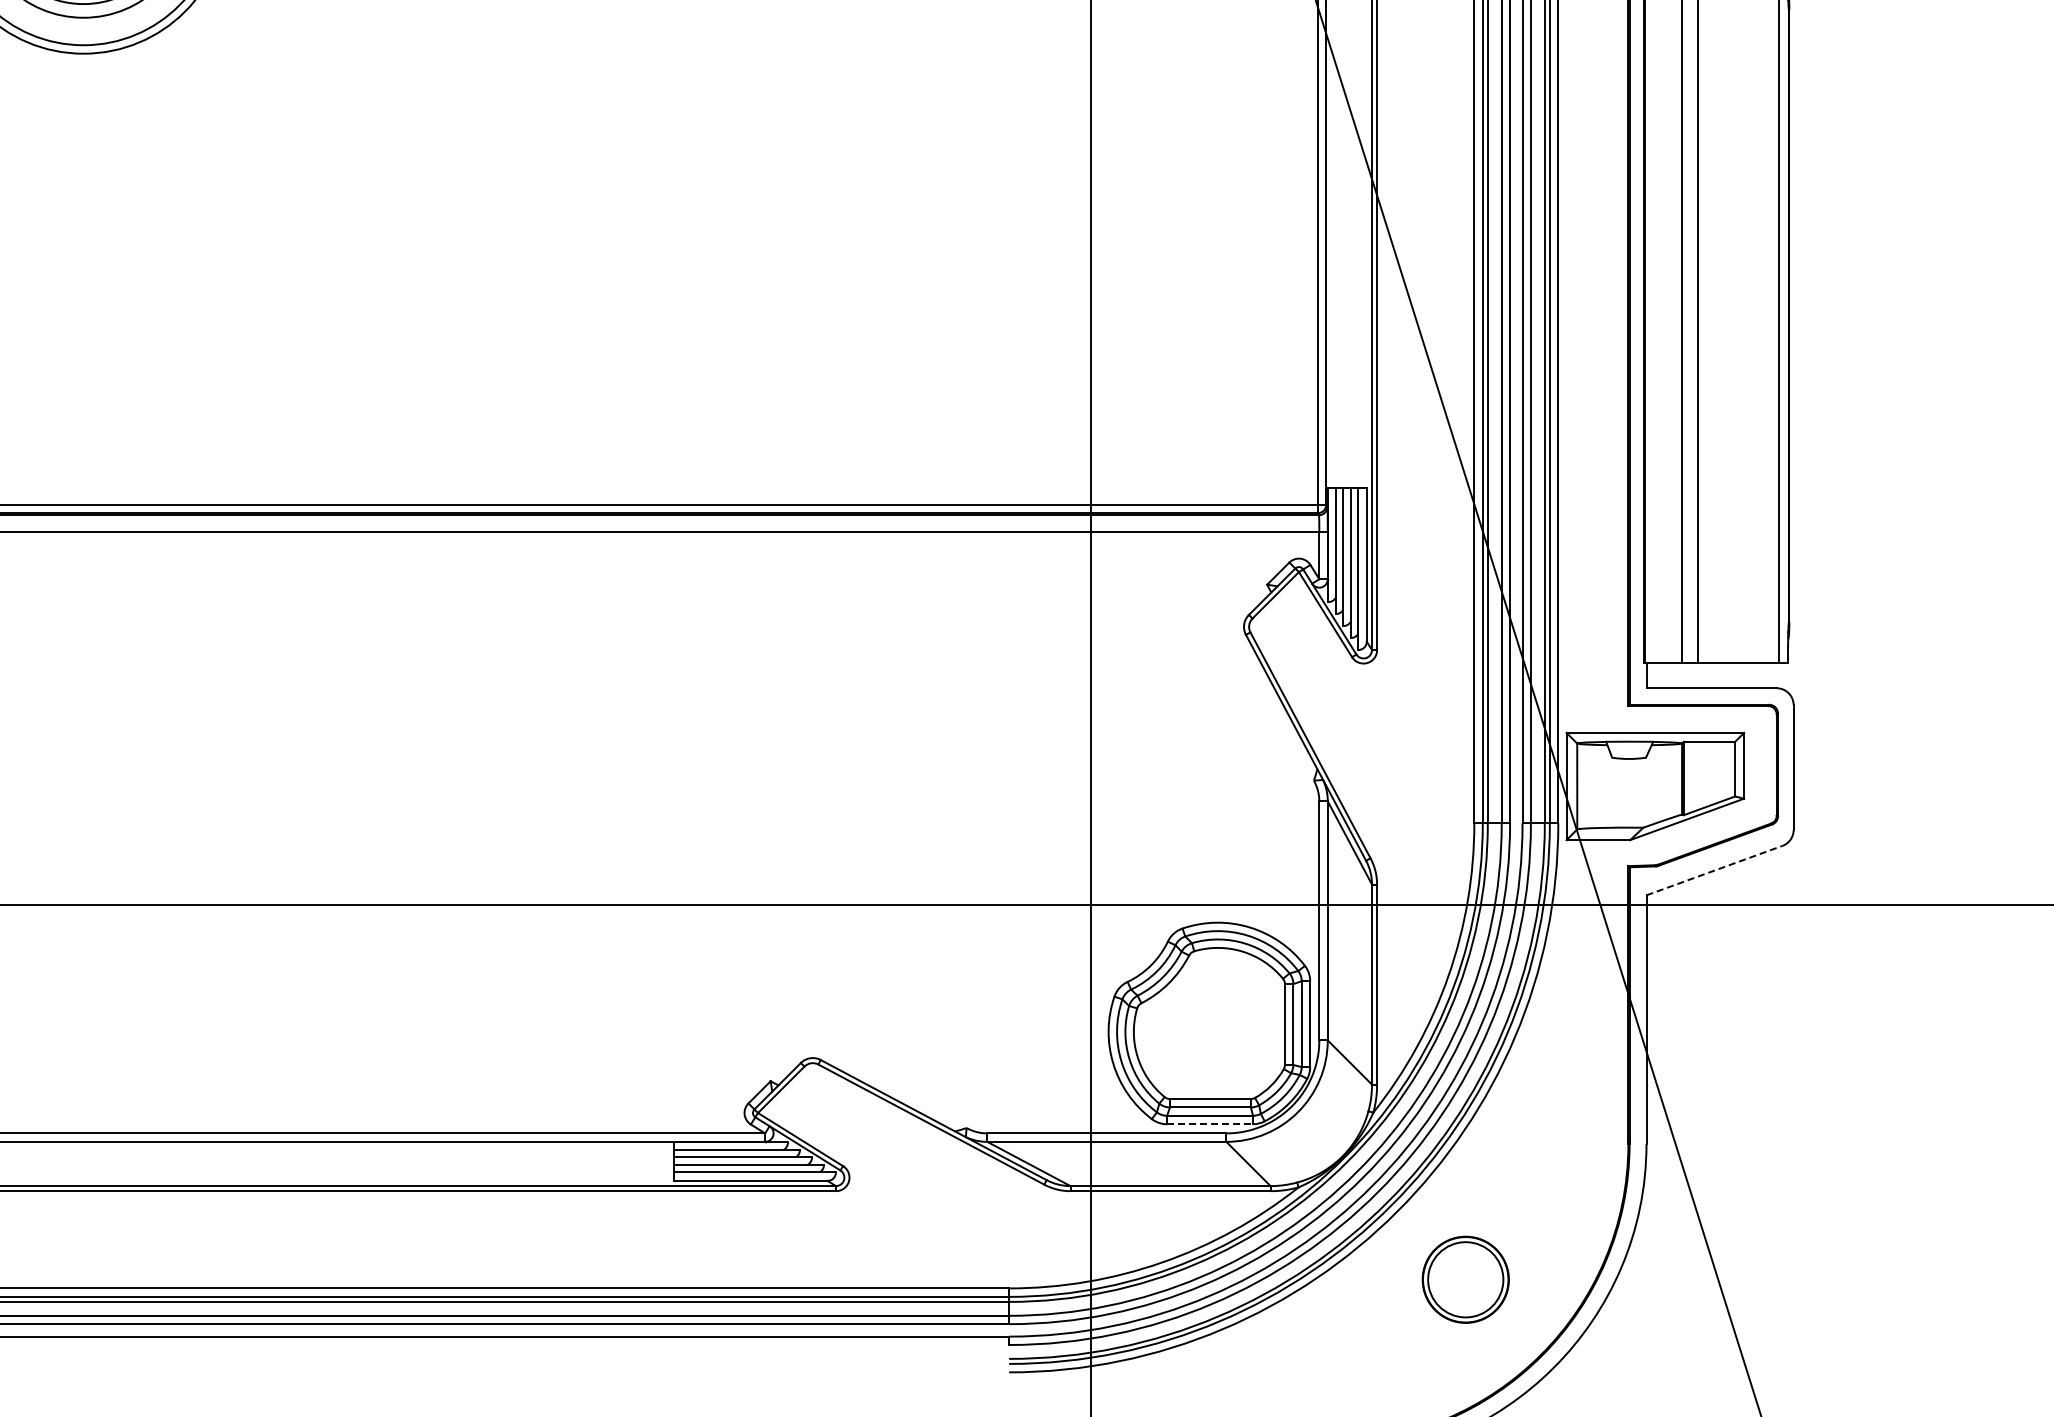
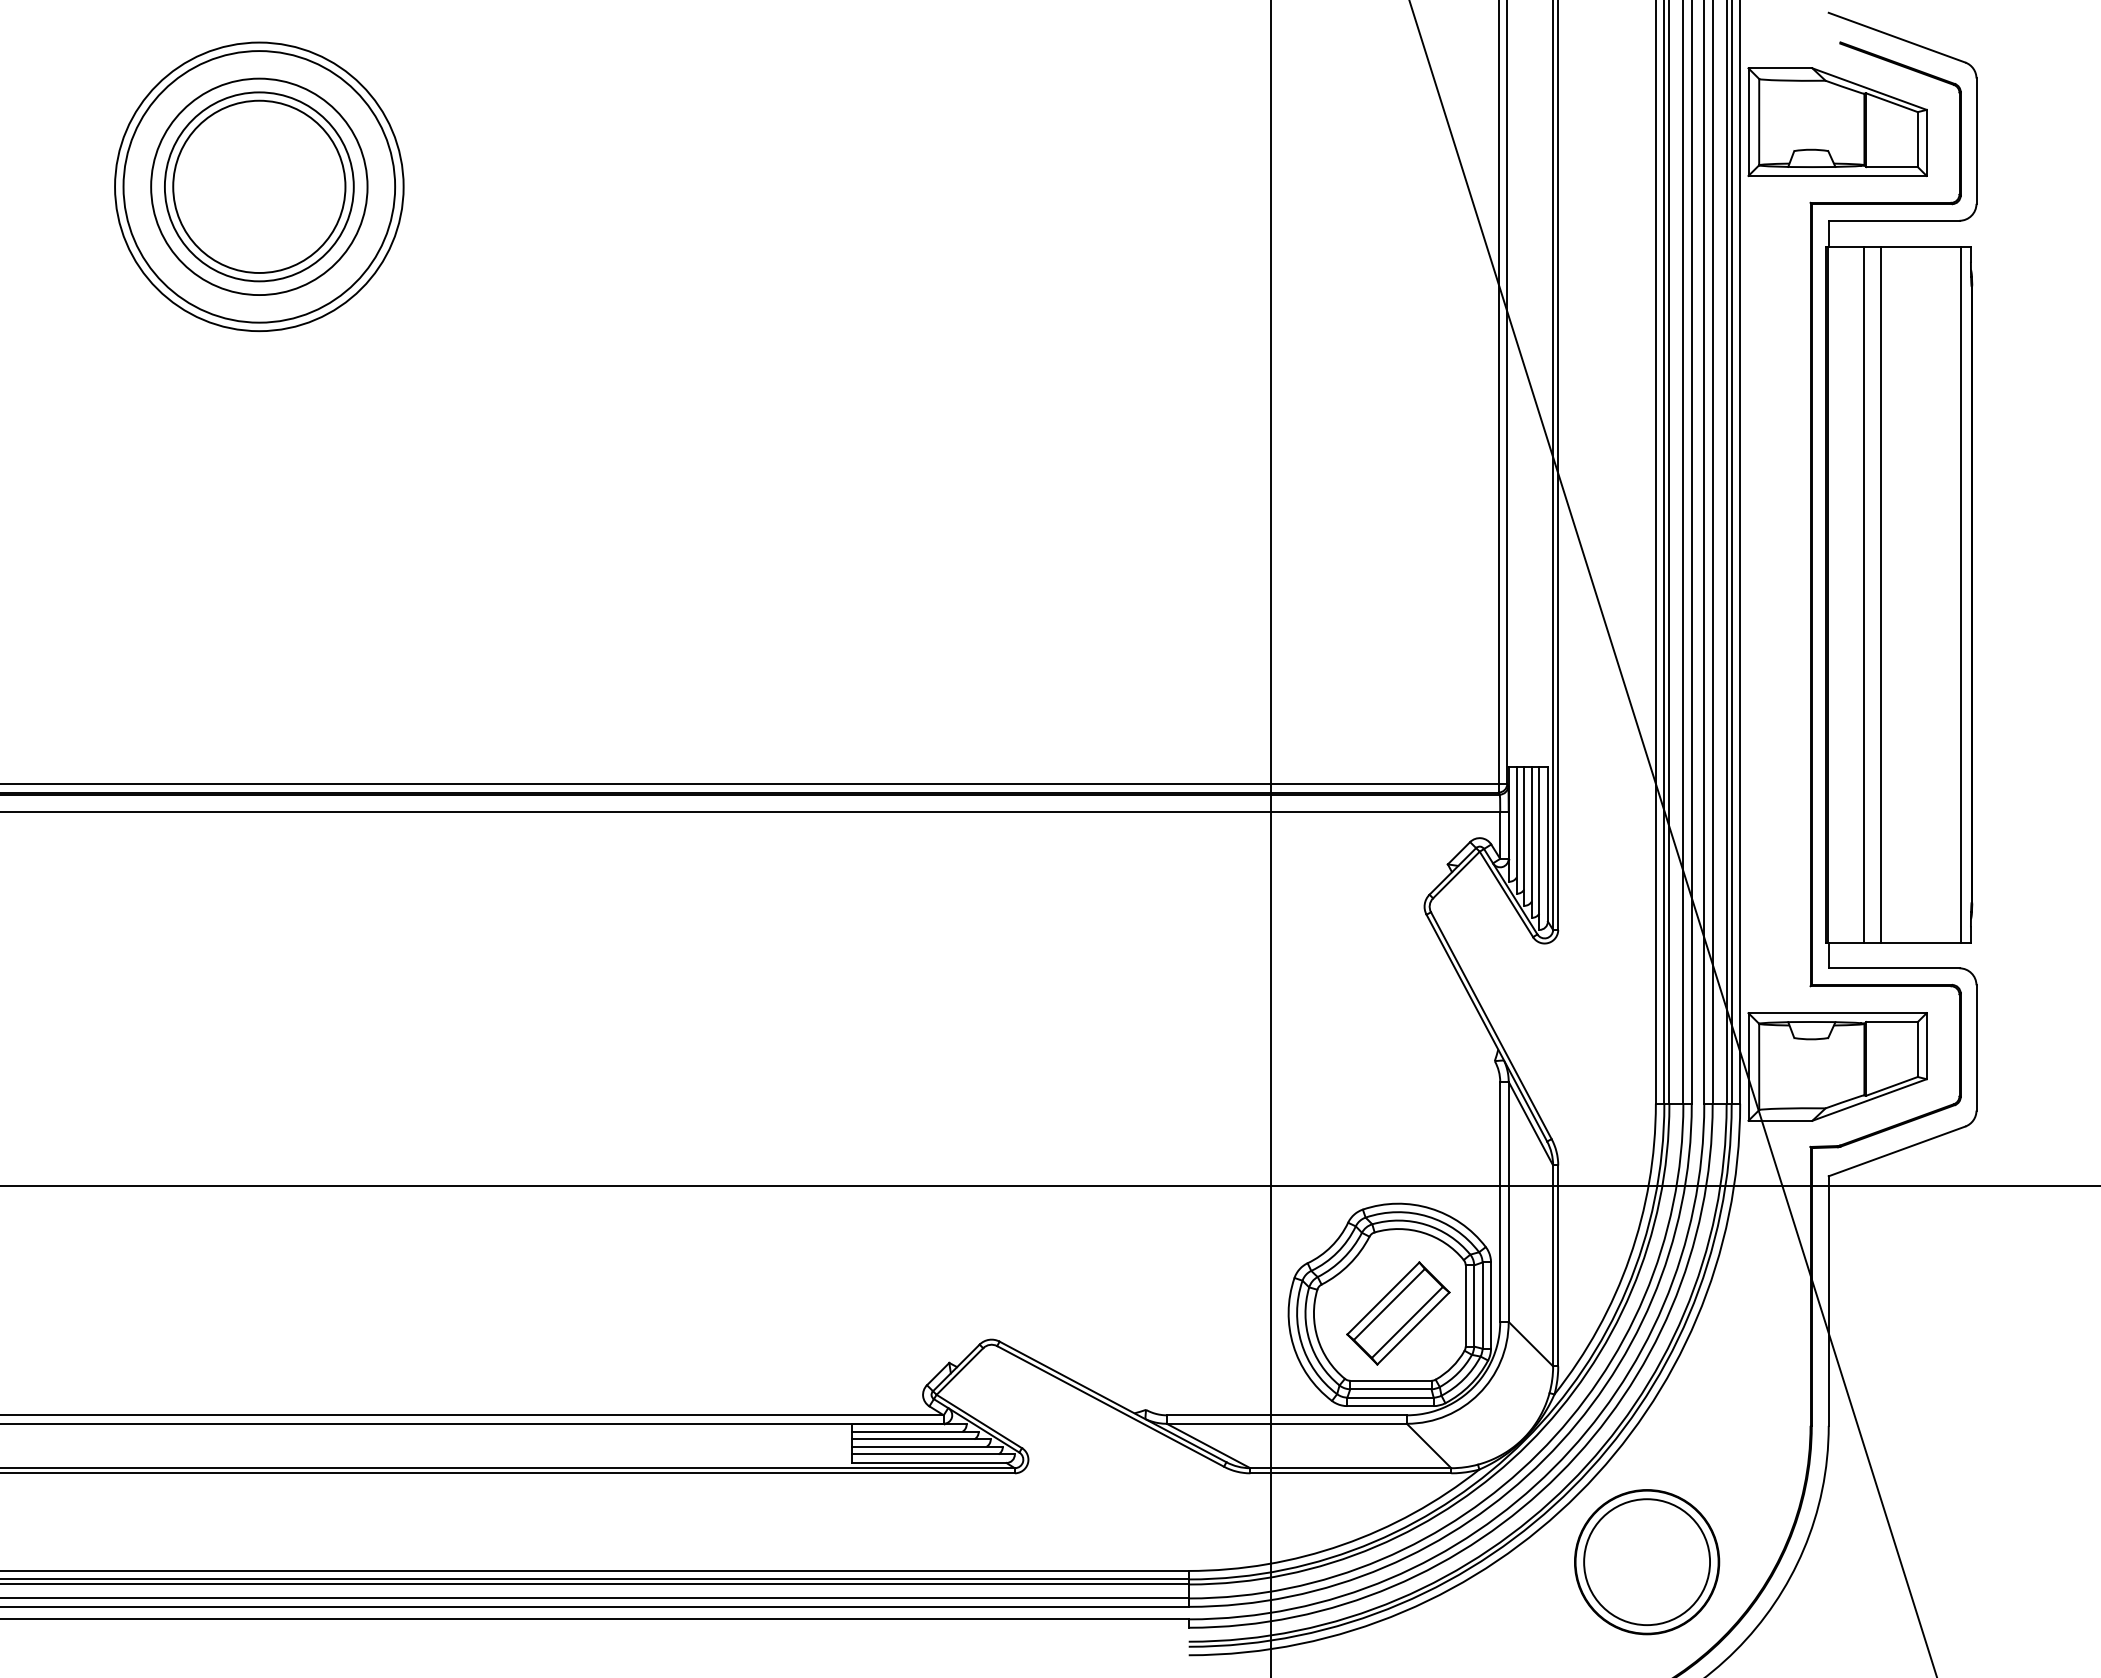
line: (1714, 870) -> (1897, 1151), dashed -> solid
part: (1218, 1032) -> (1398, 1313), added
line: (1211, 1124) -> (1391, 1406), dashed -> solid
part: (1466, 1279) -> (1647, 1562), size x1.67

